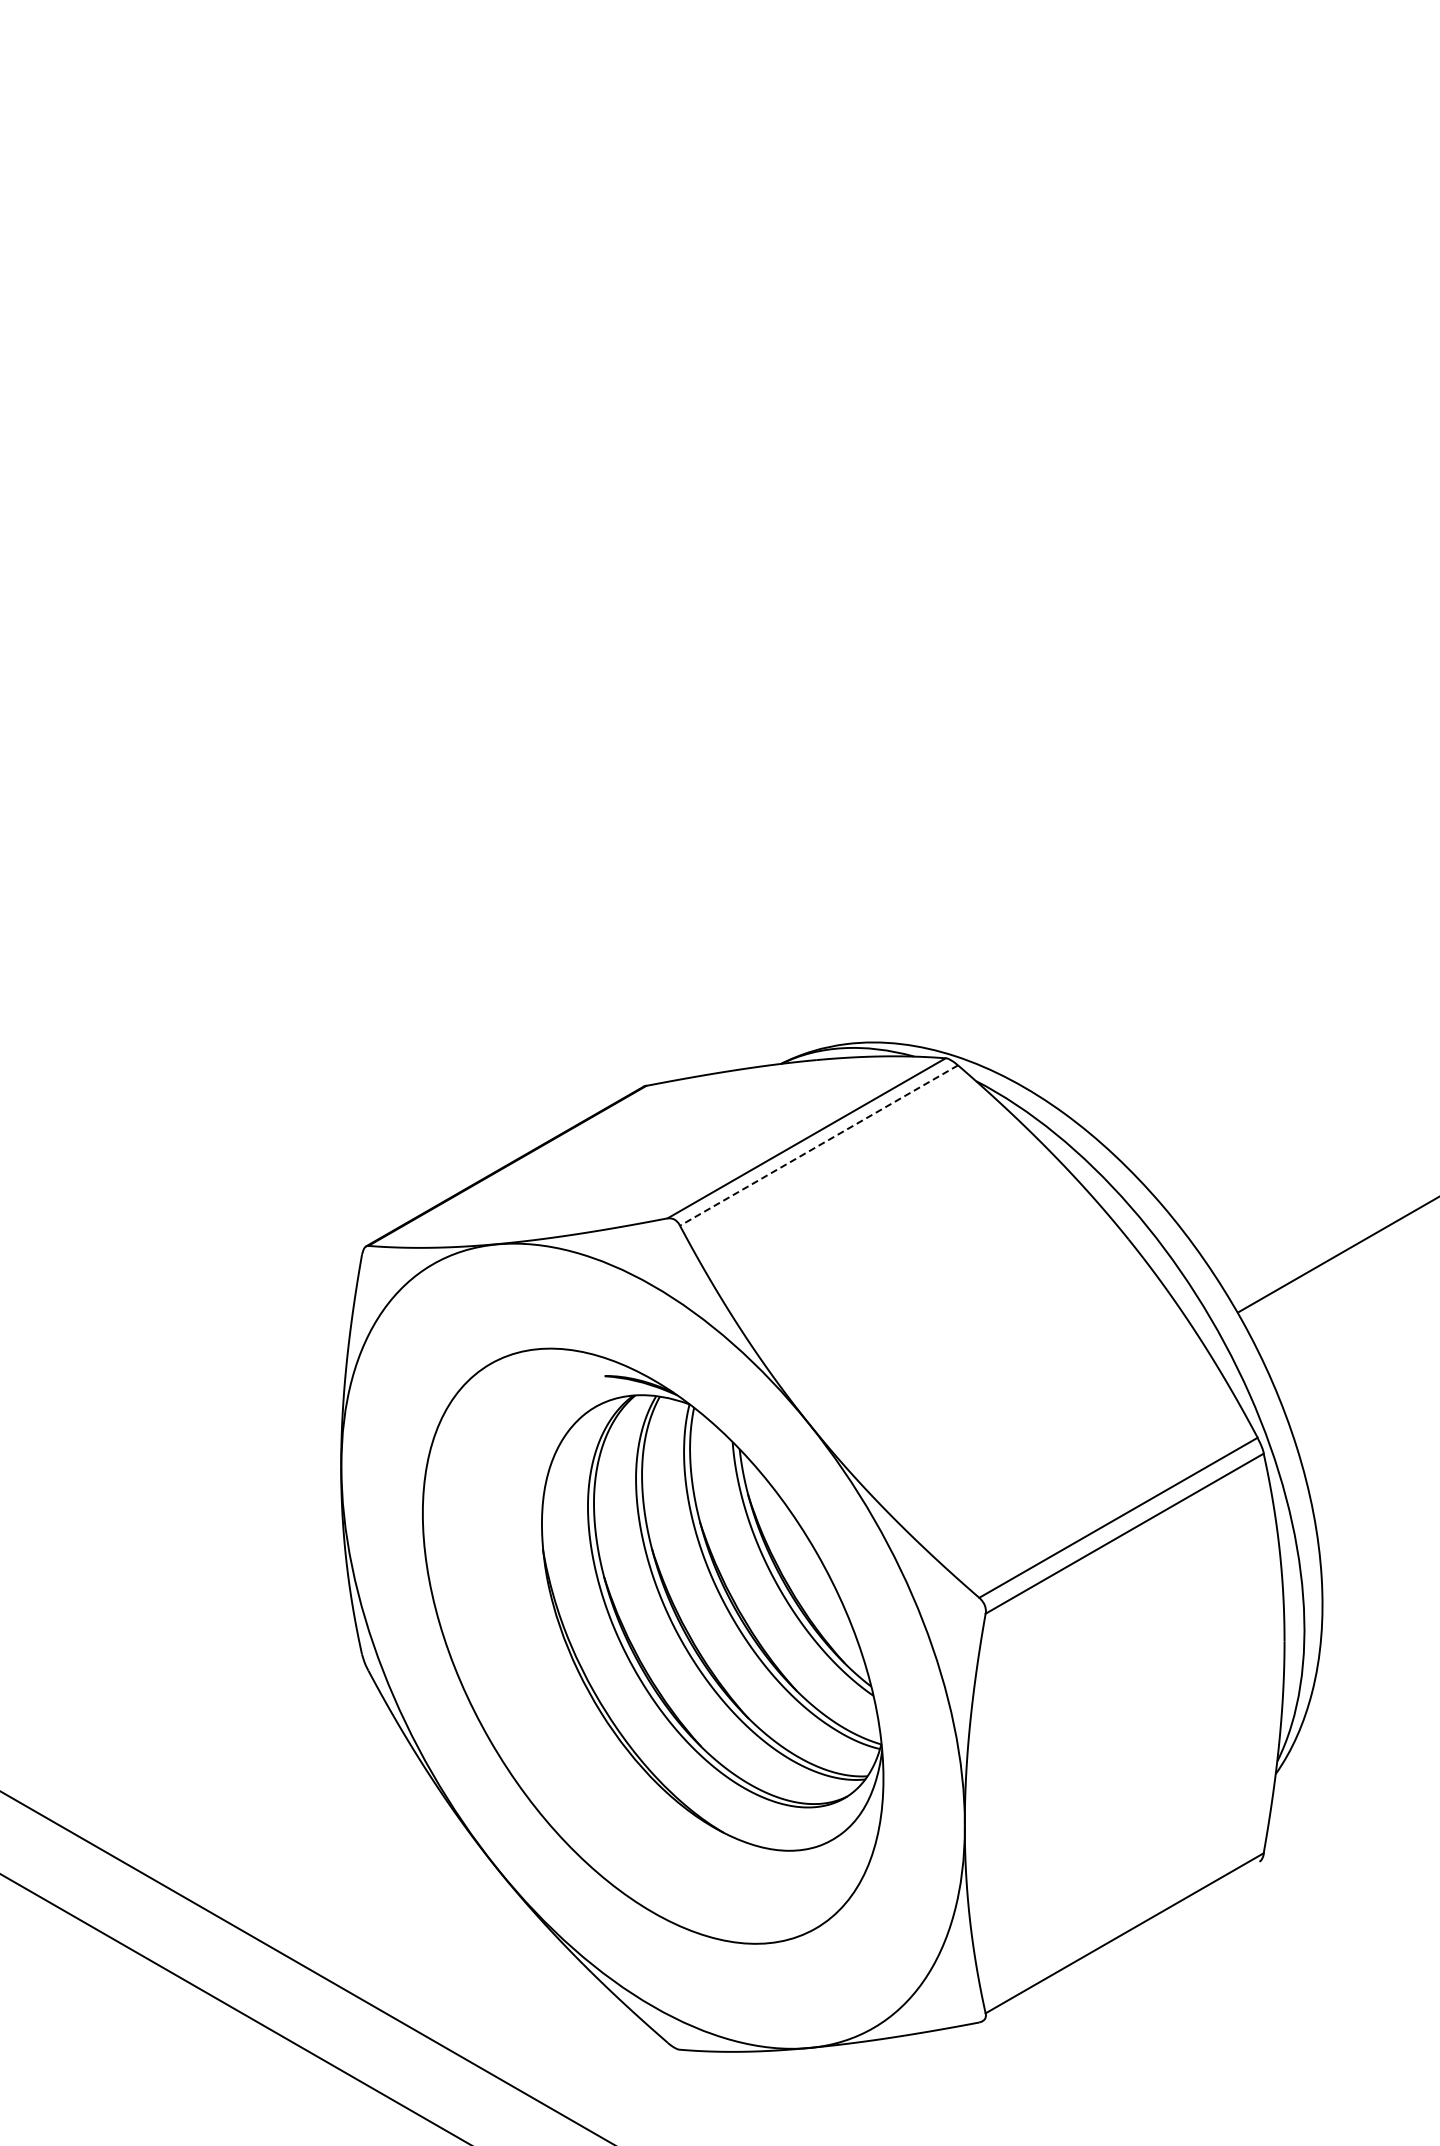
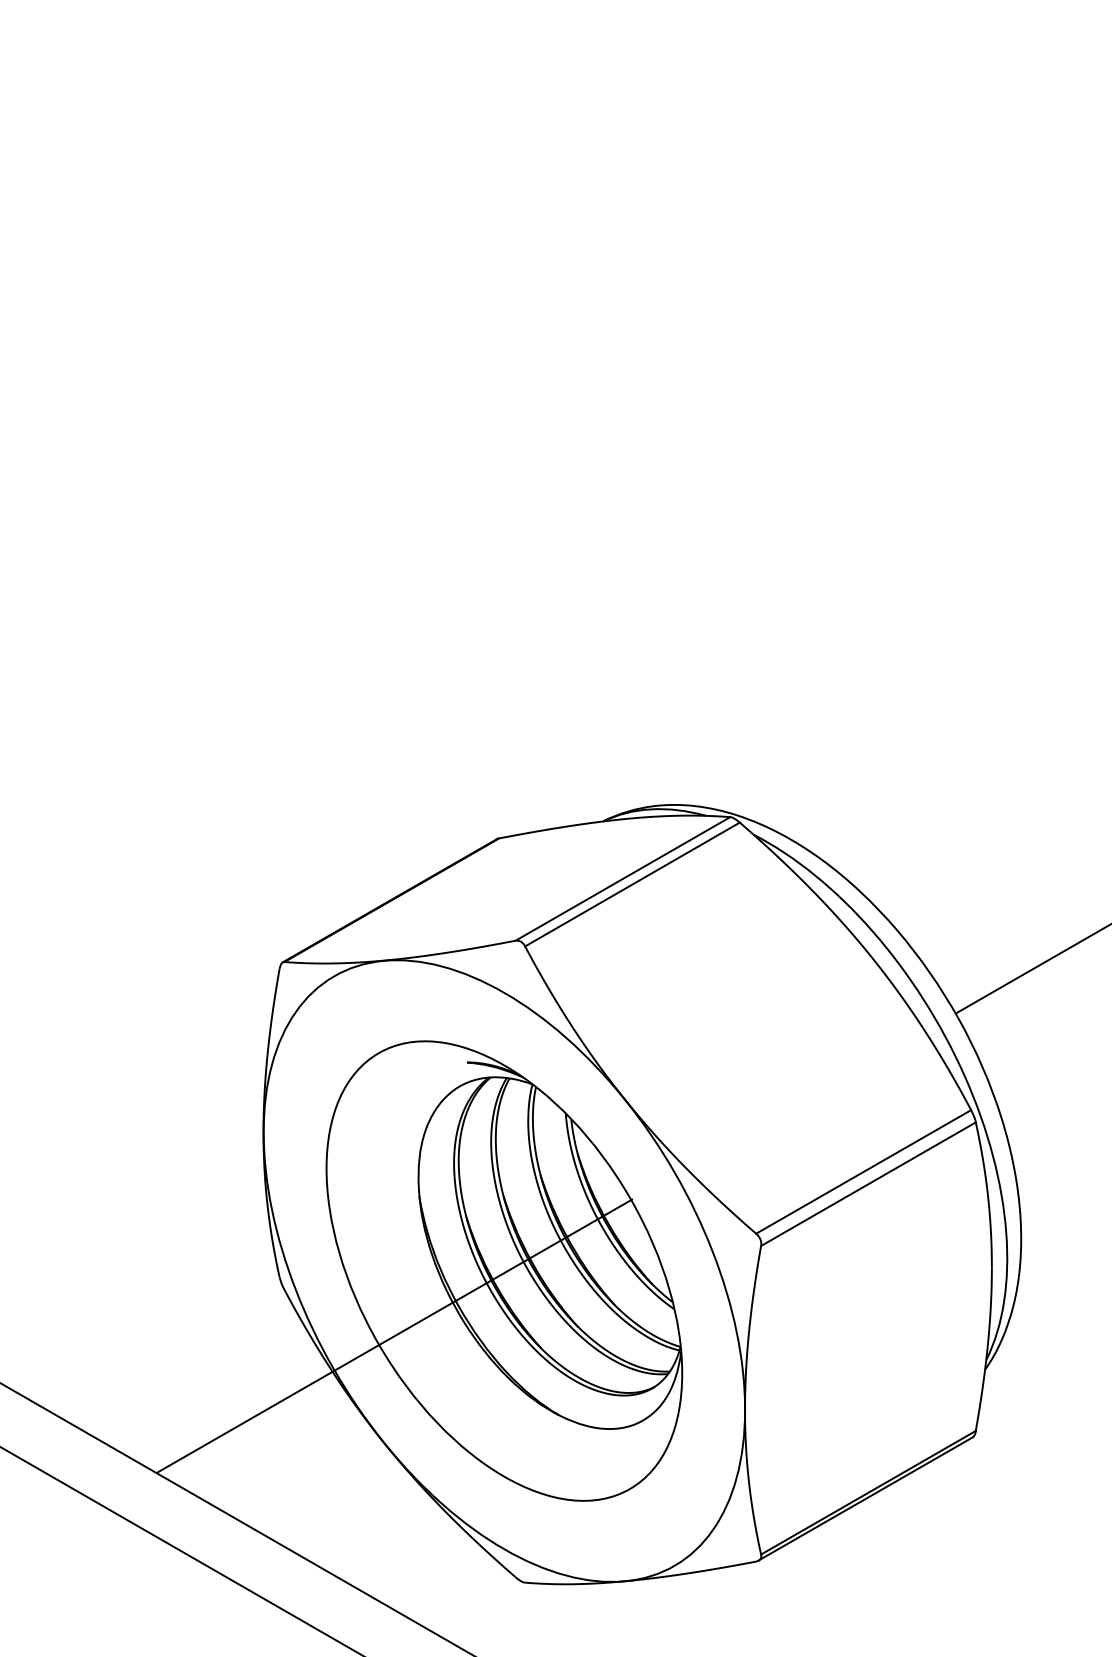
line: (819, 1145) -> (632, 884), dashed -> solid
line: (511, 1729) -> (395, 1335), added
line: (1120, 1941) -> (865, 1499), added

